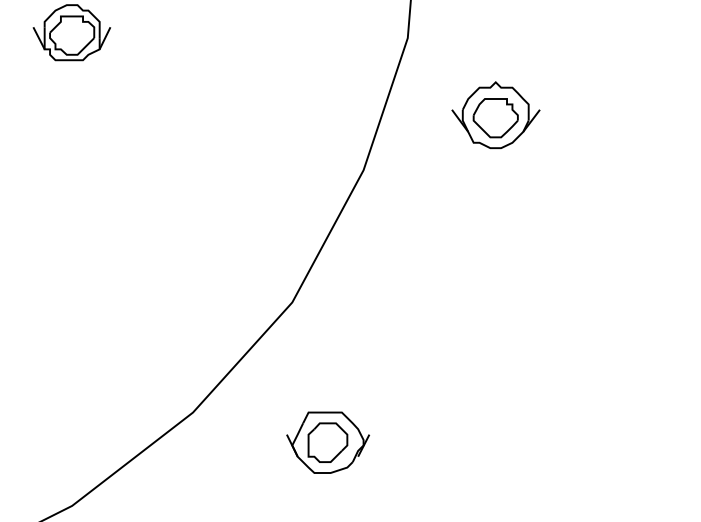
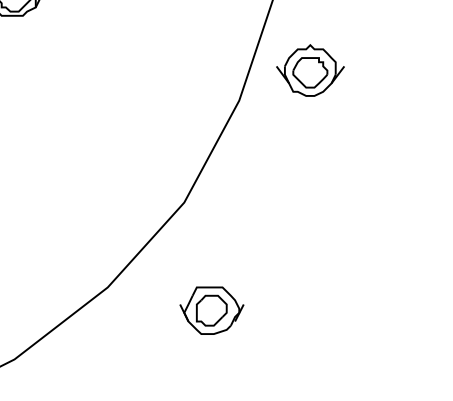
part: (495, 115) -> (310, 70), moved

